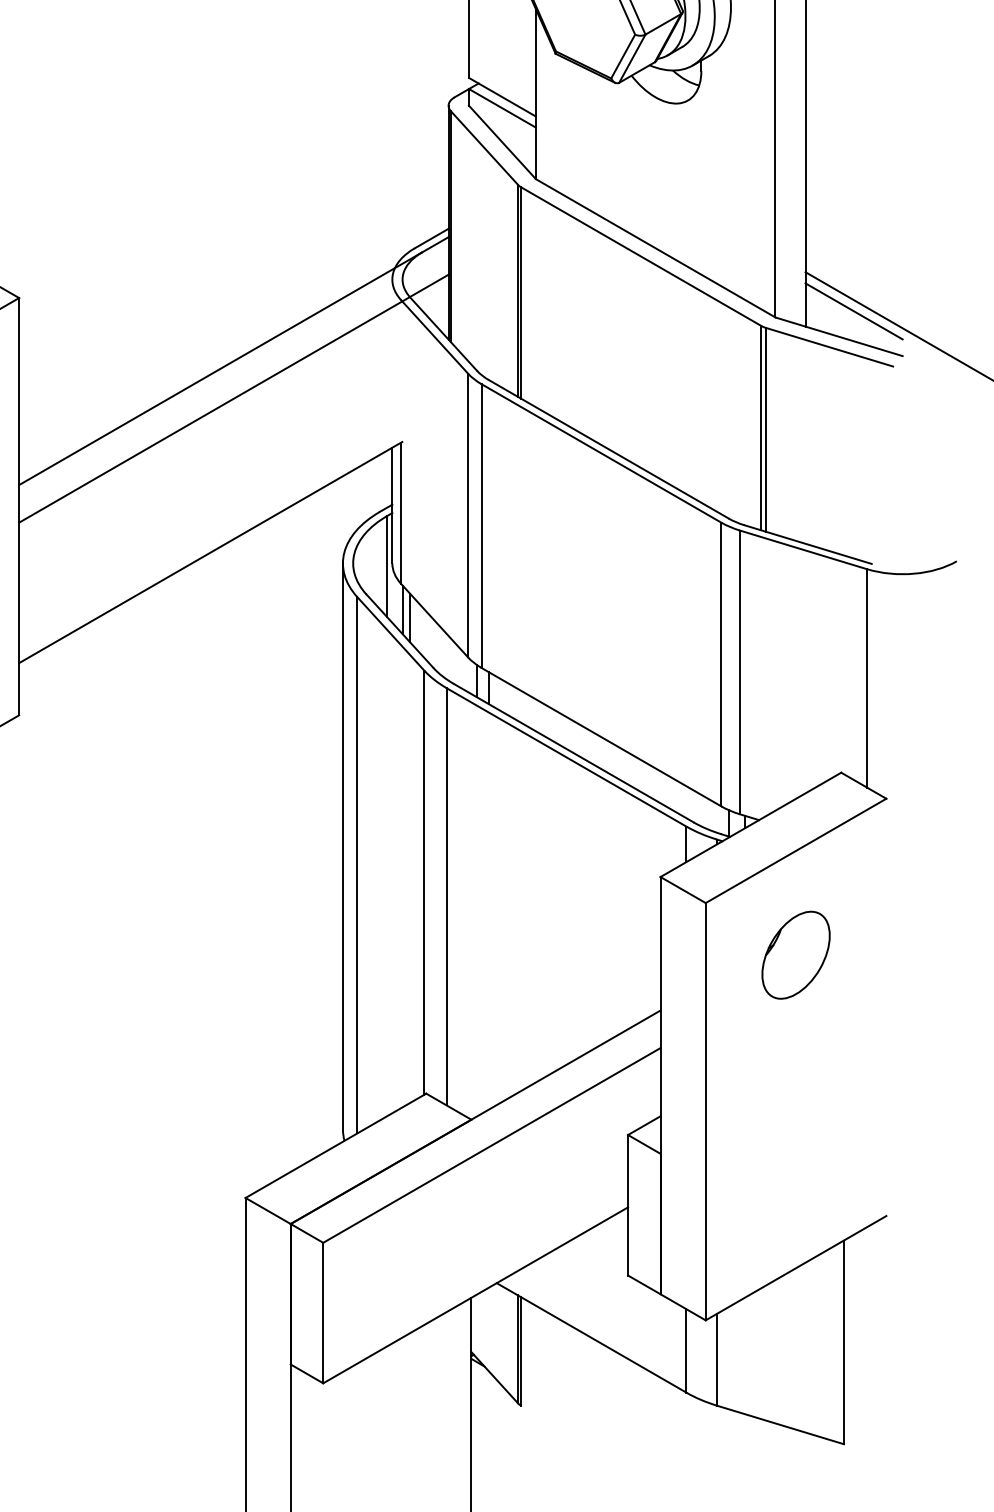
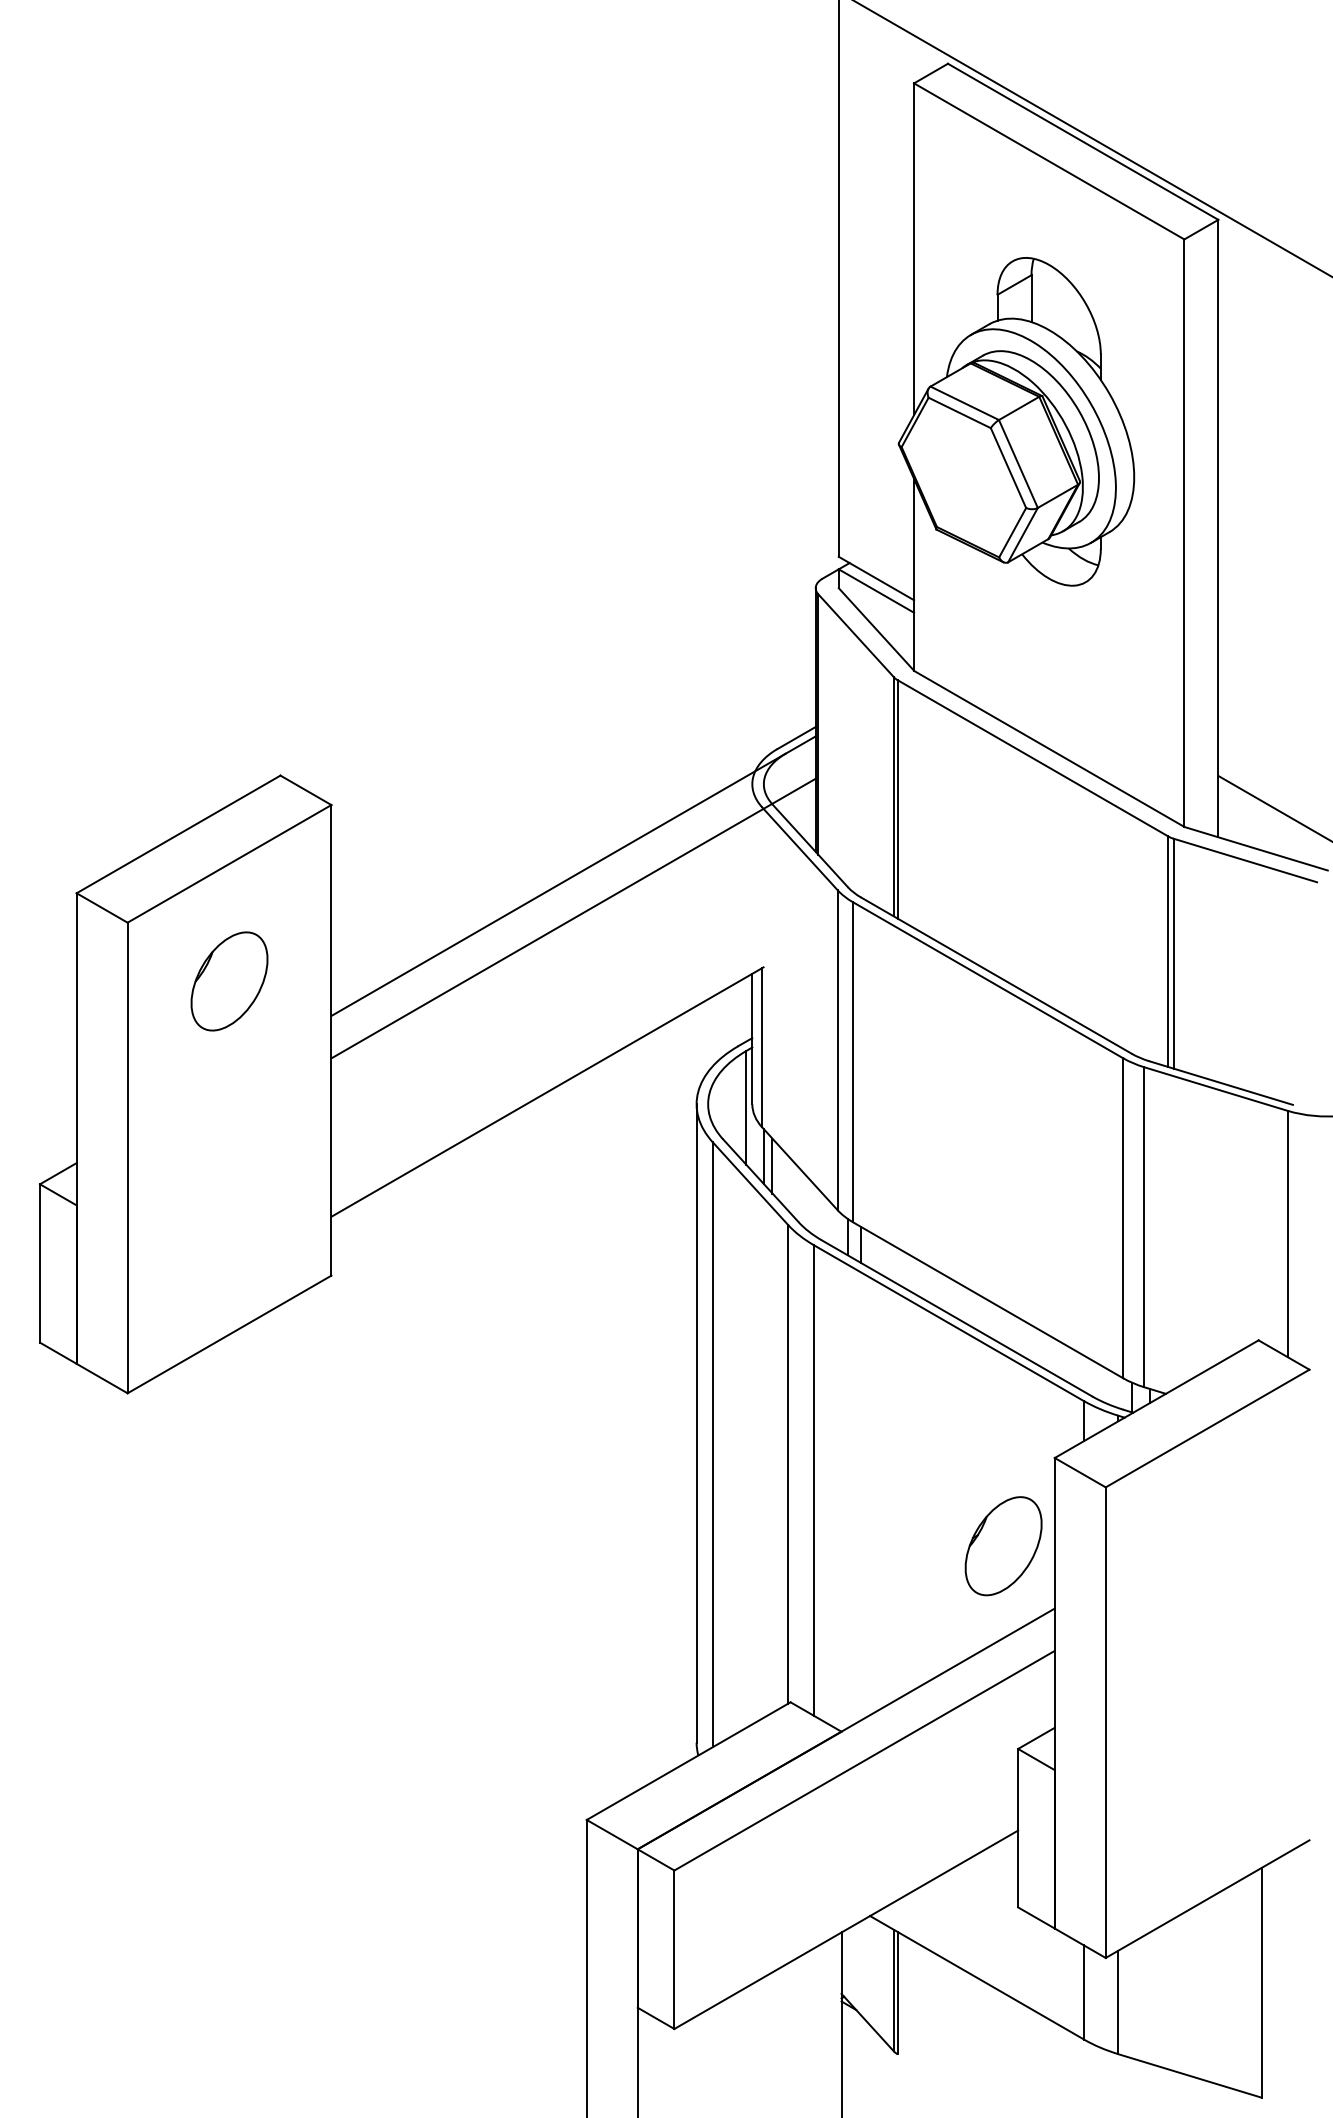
line: (853, 310) -> (1272, 819), removed
part: (795, 955) -> (1003, 1546), moved

